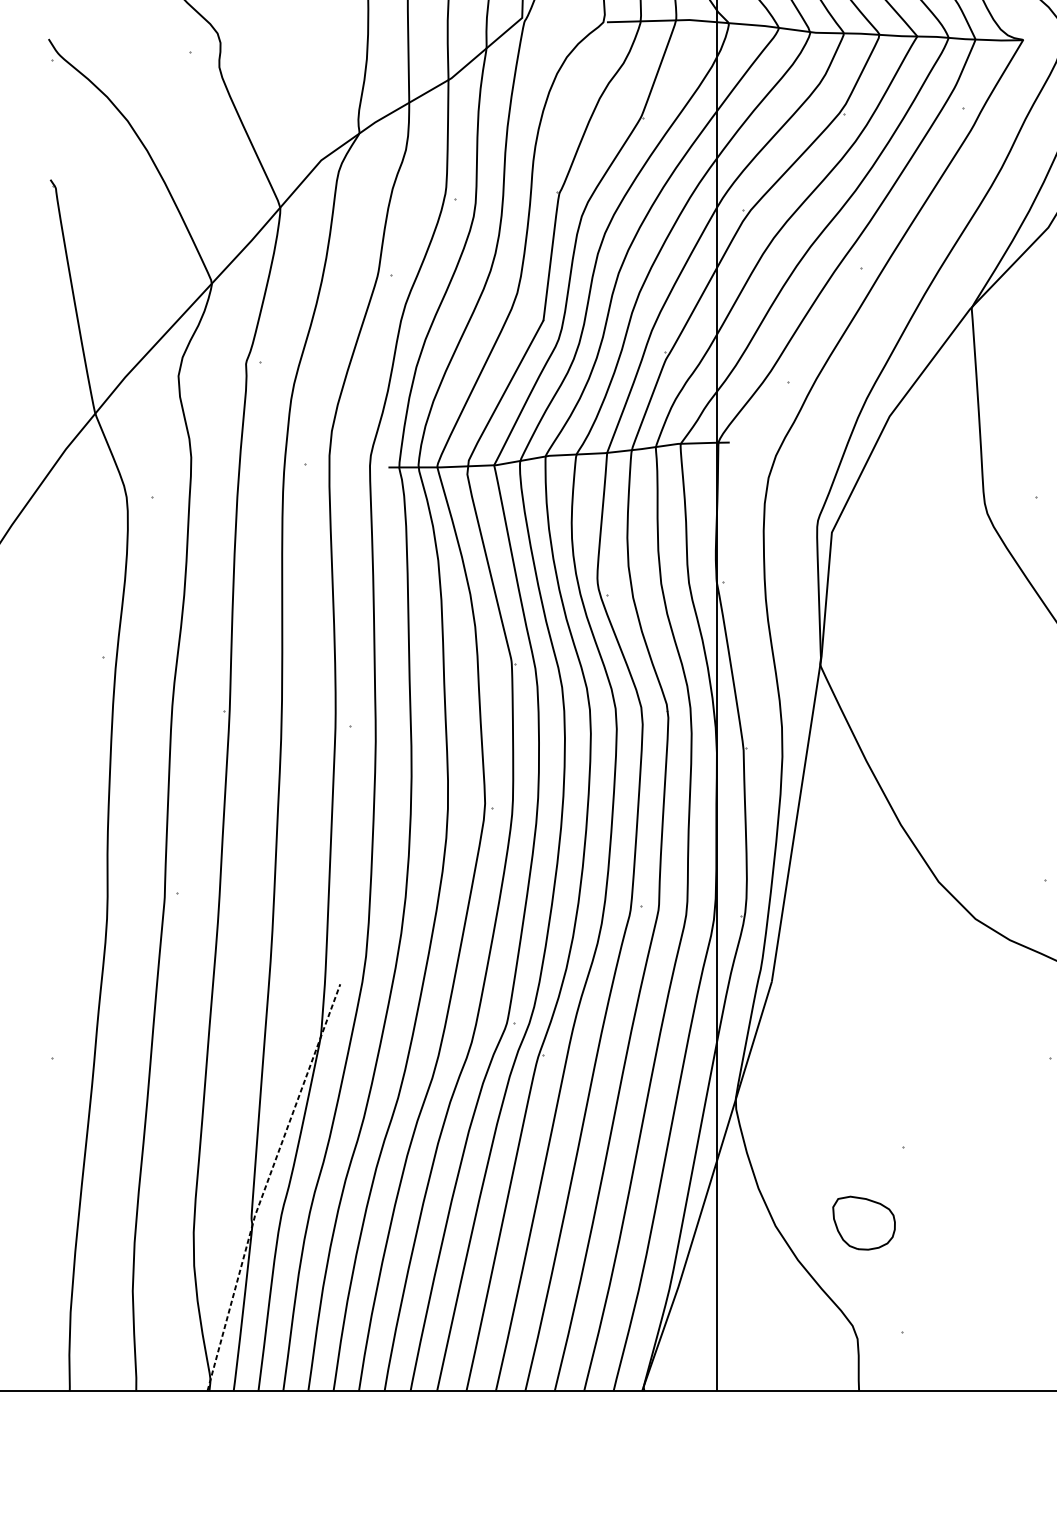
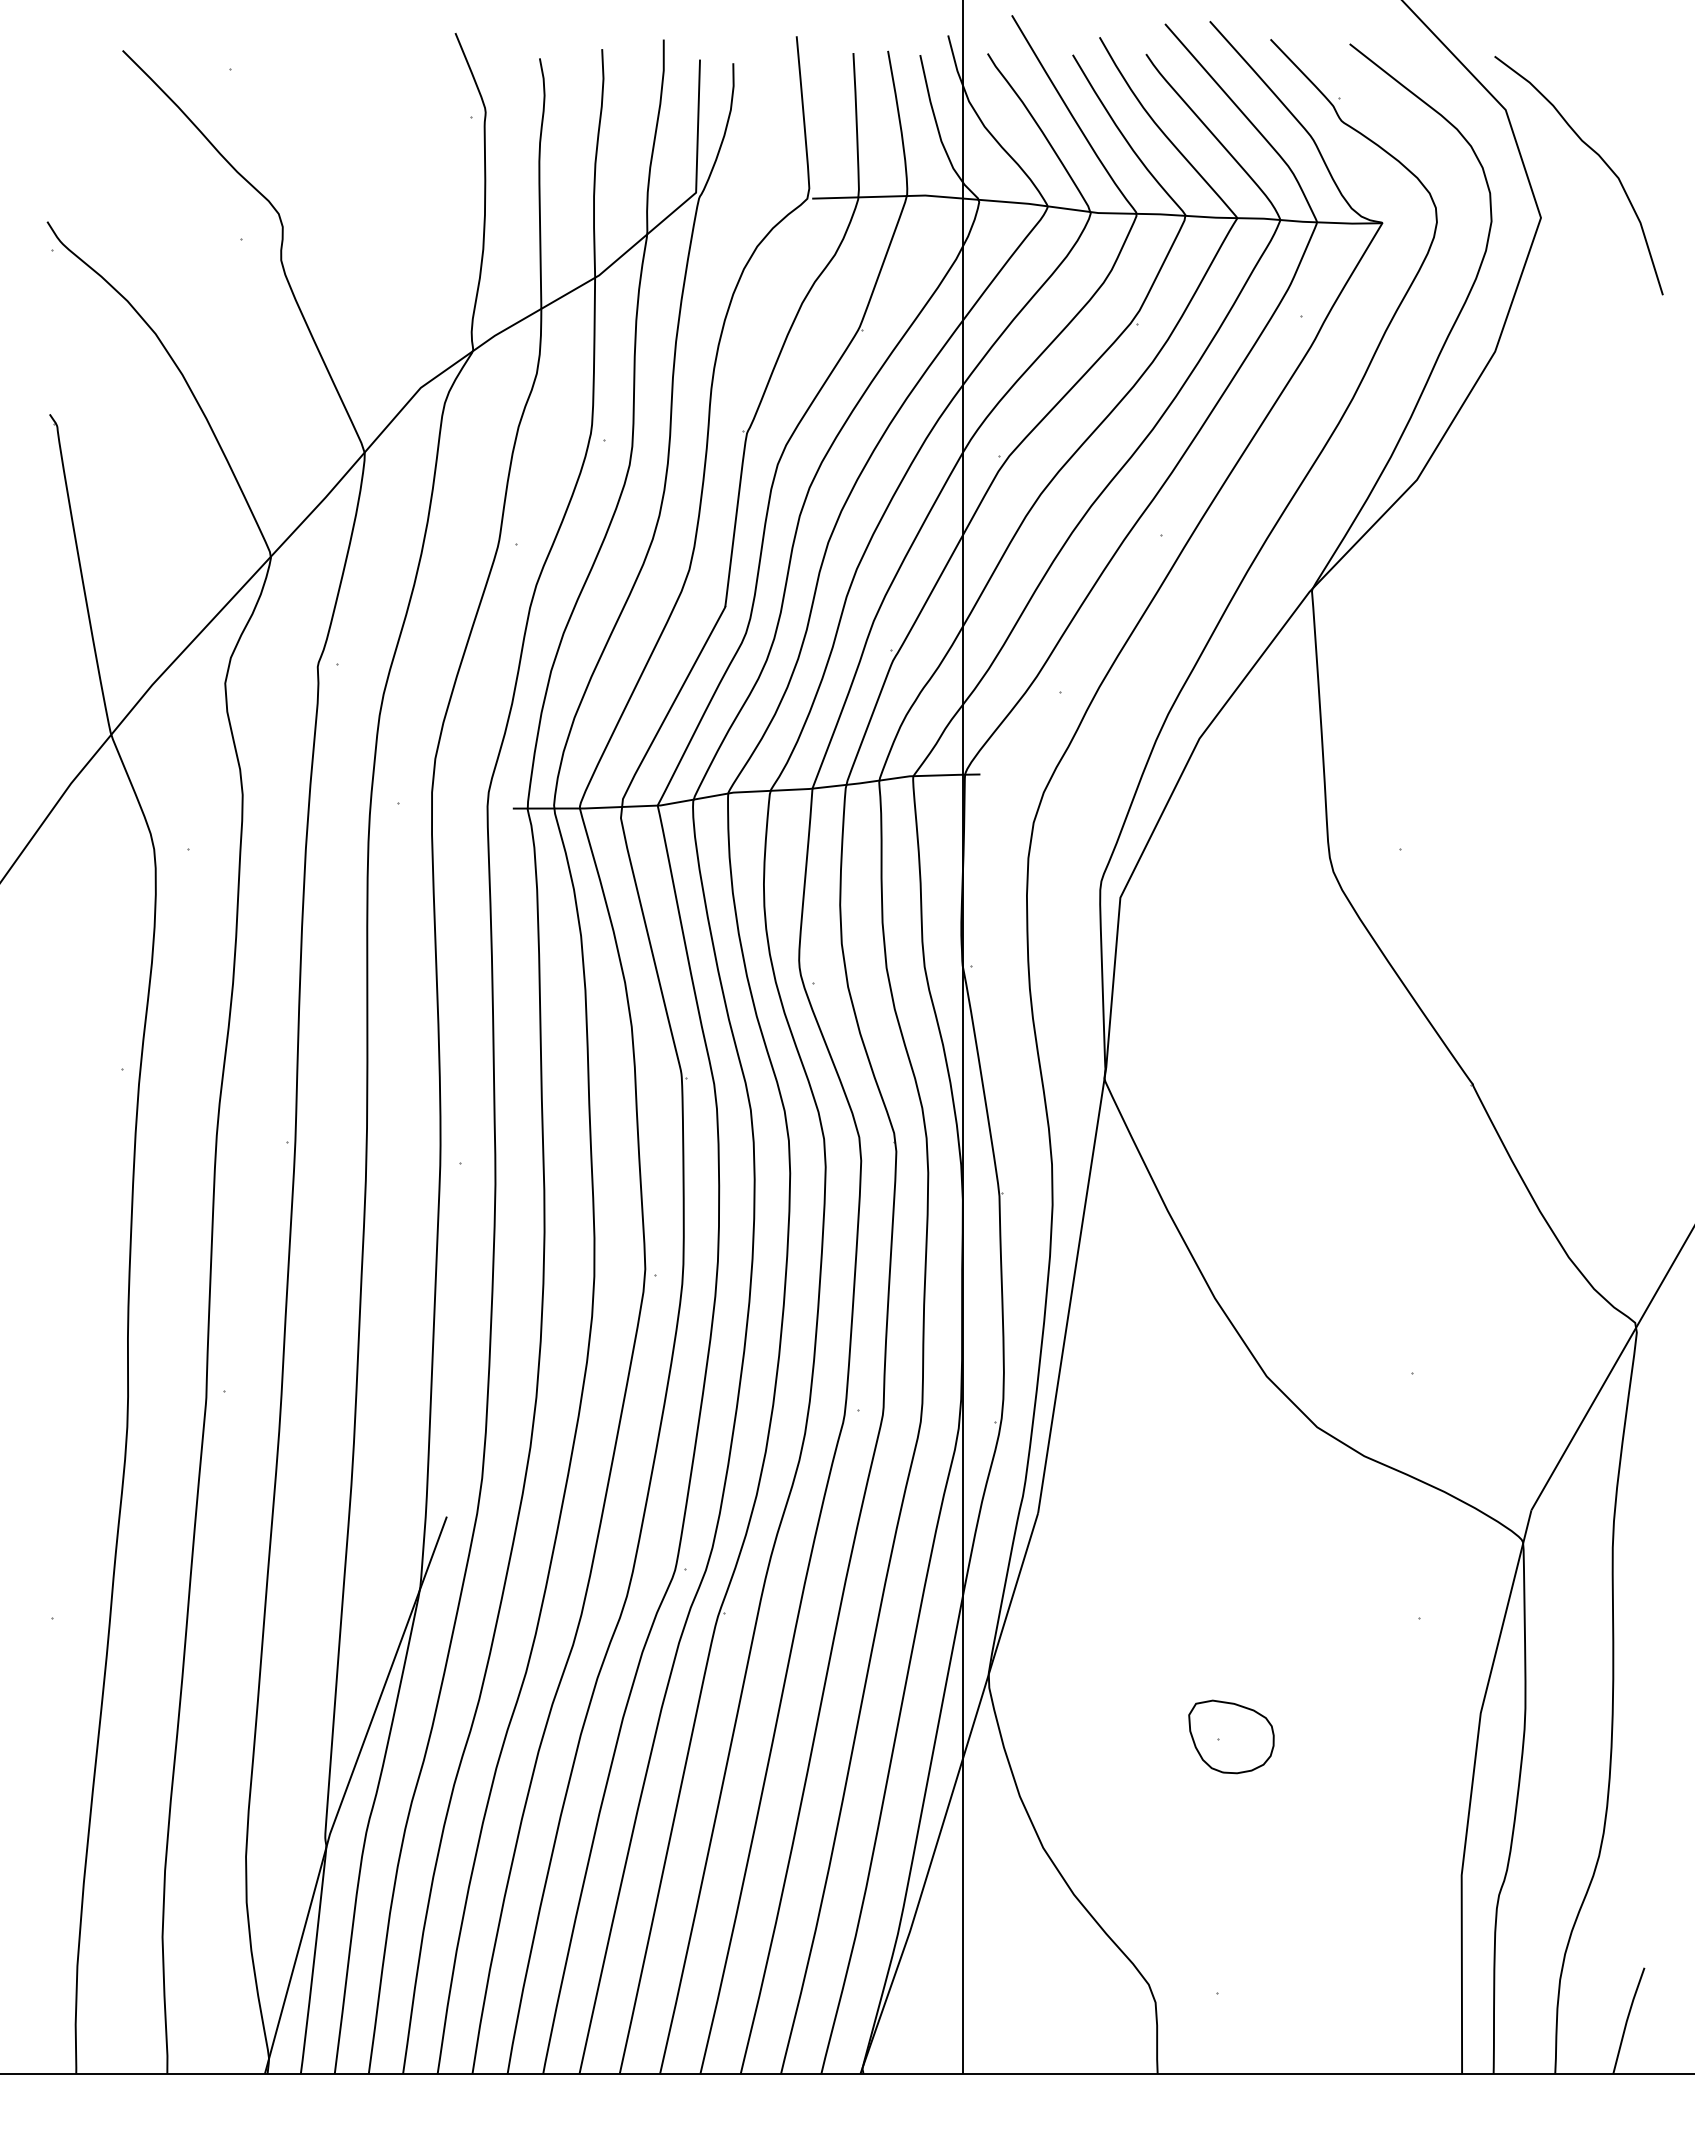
line: (266, 1184) -> (345, 1791), dashed -> solid
part: (864, 1222) -> (1231, 1736), moved

